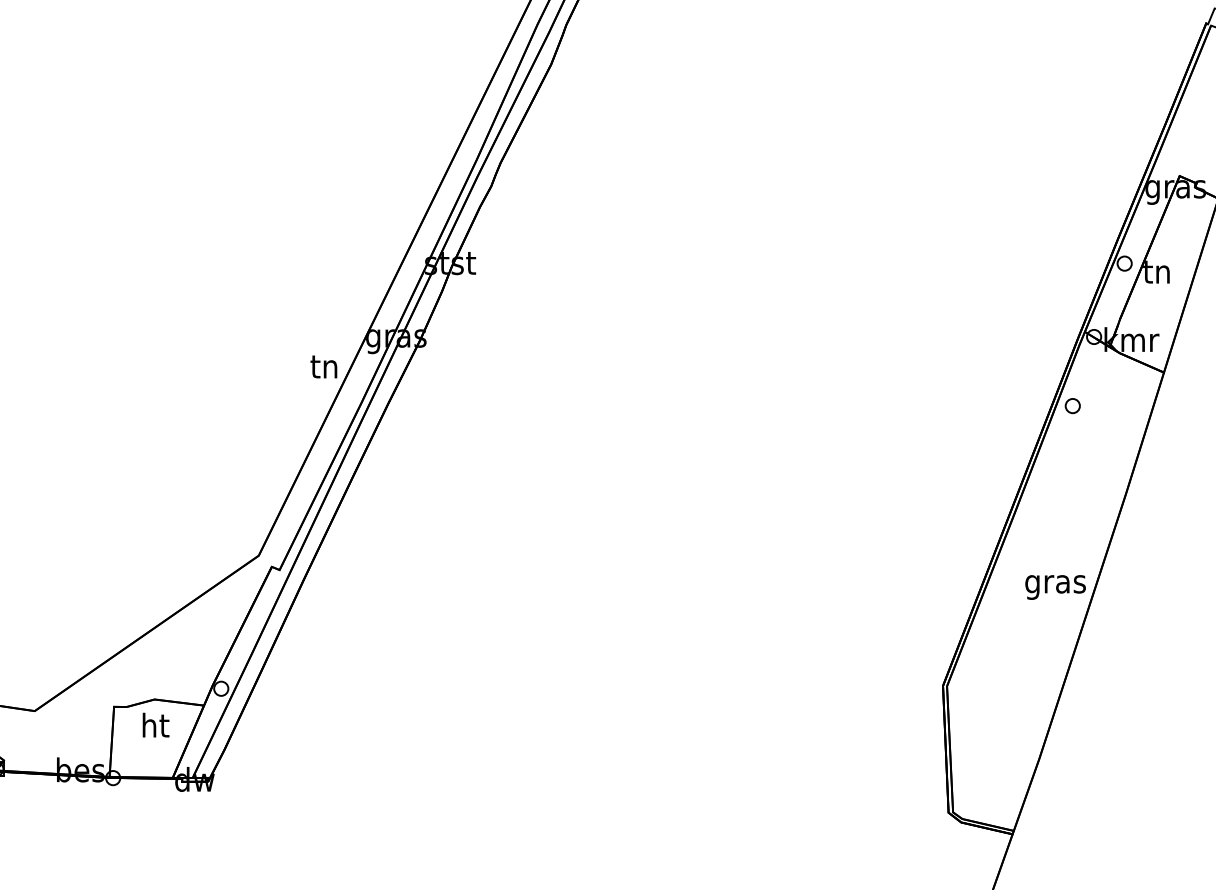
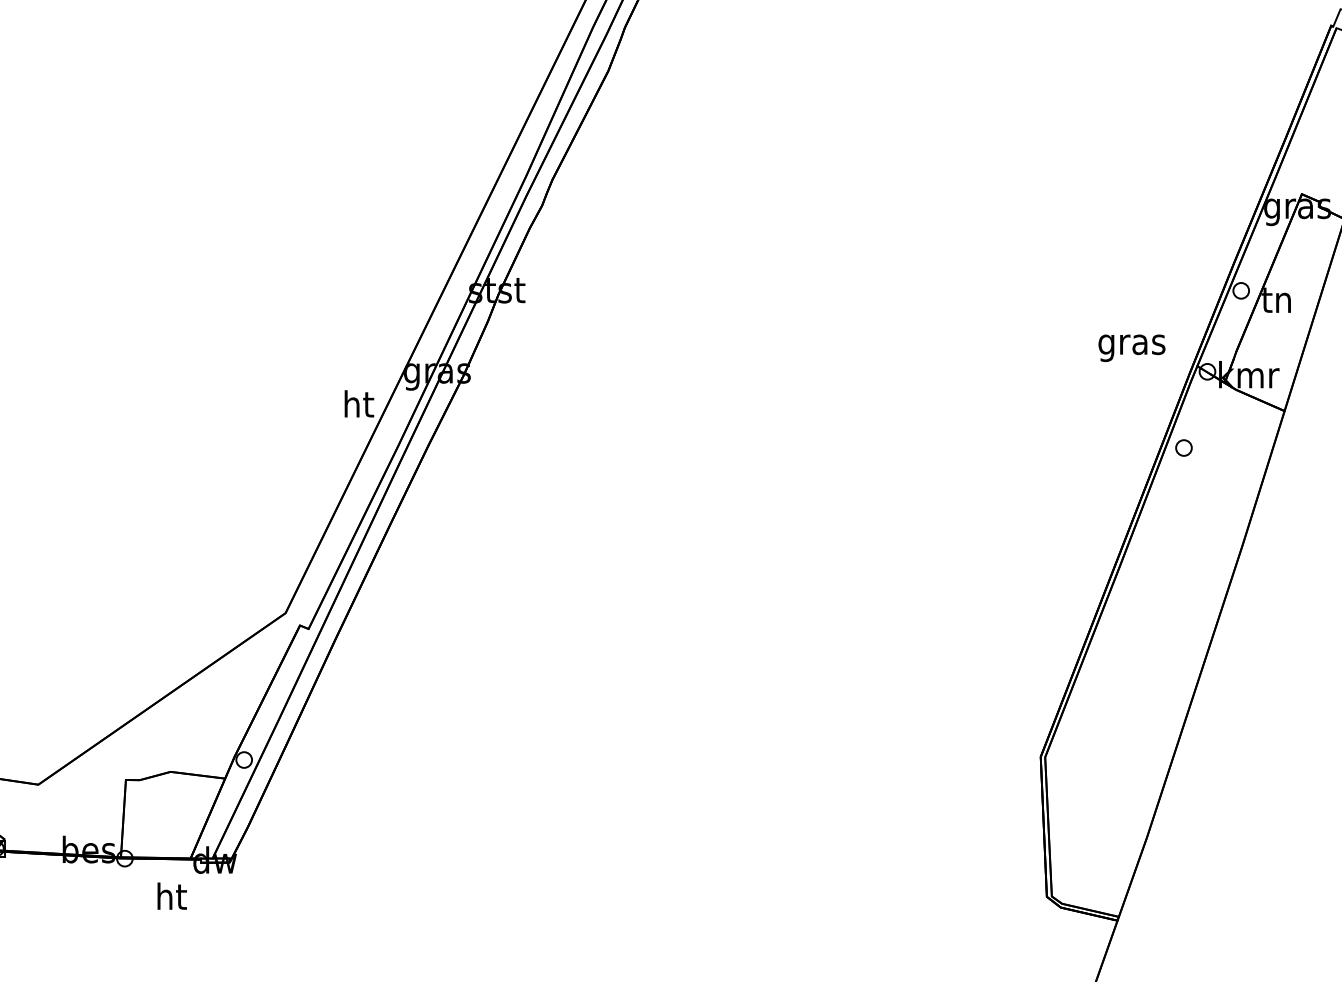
text: (324, 365) -> (358, 403), tn -> ht
text: (1055, 586) -> (1131, 347), moved
text: (155, 724) -> (171, 895), moved

